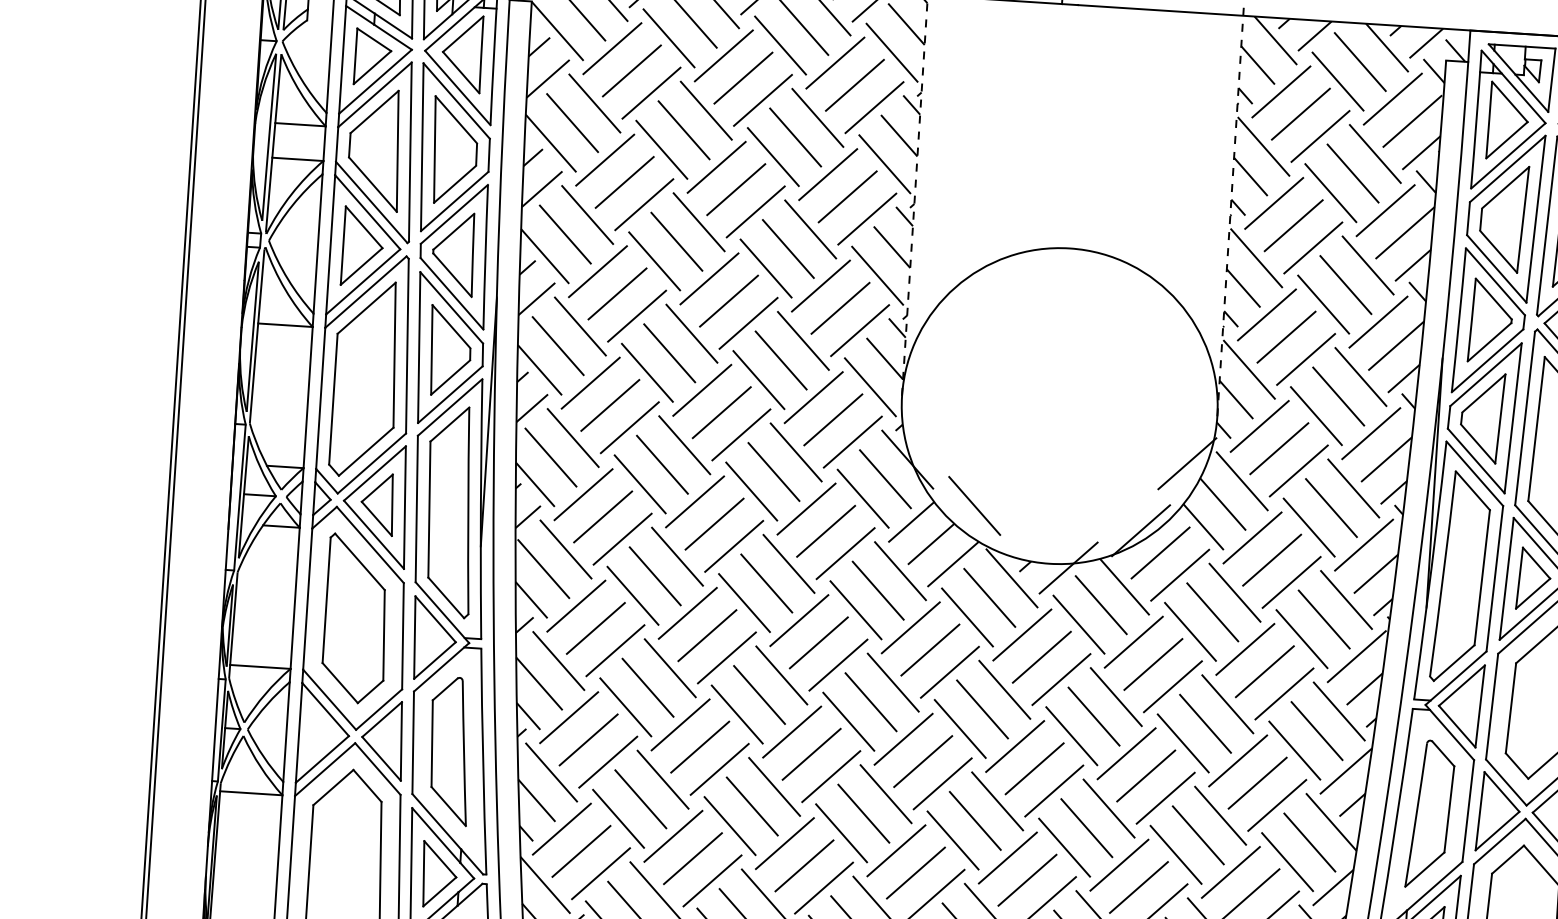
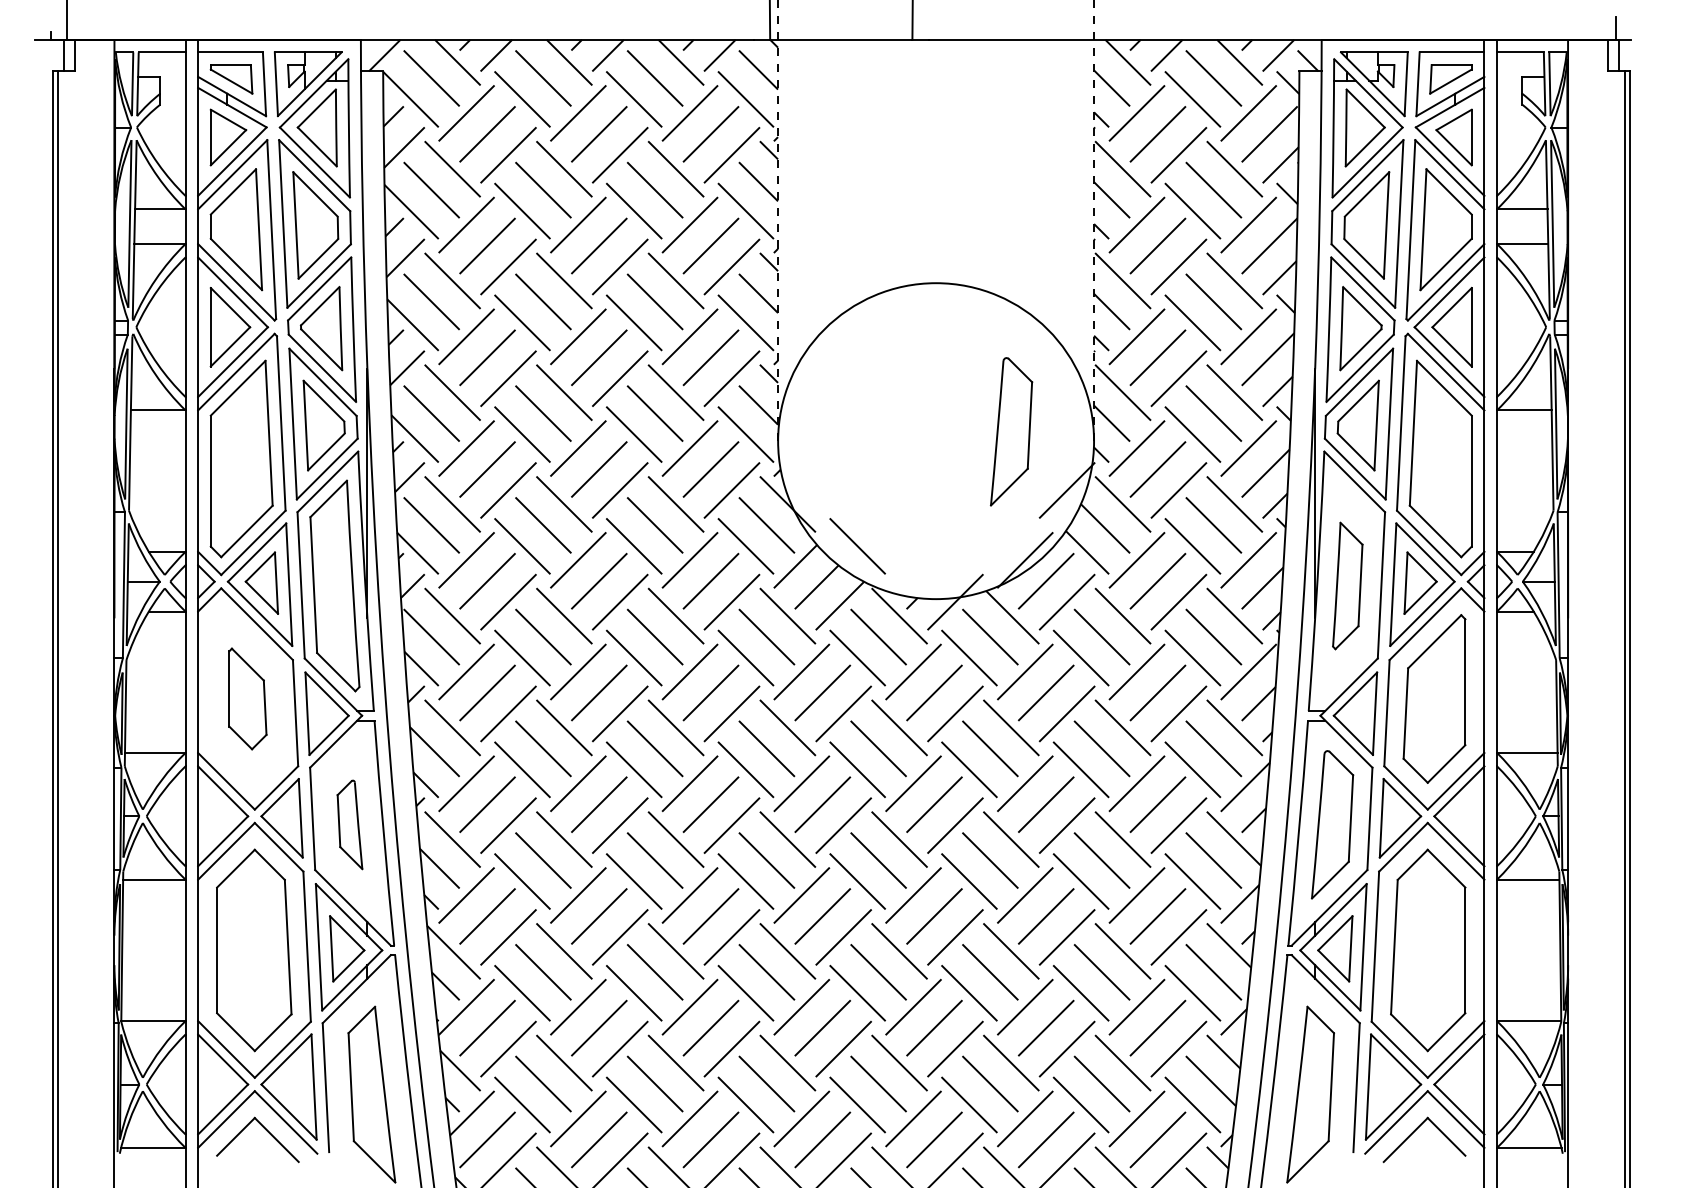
part: (1135, 401) -> (1011, 431), added
part: (1460, 576) -> (1347, 585), size x0.6
part: (355, 618) -> (247, 698), size x0.6
part: (449, 750) -> (349, 824), size x0.6

